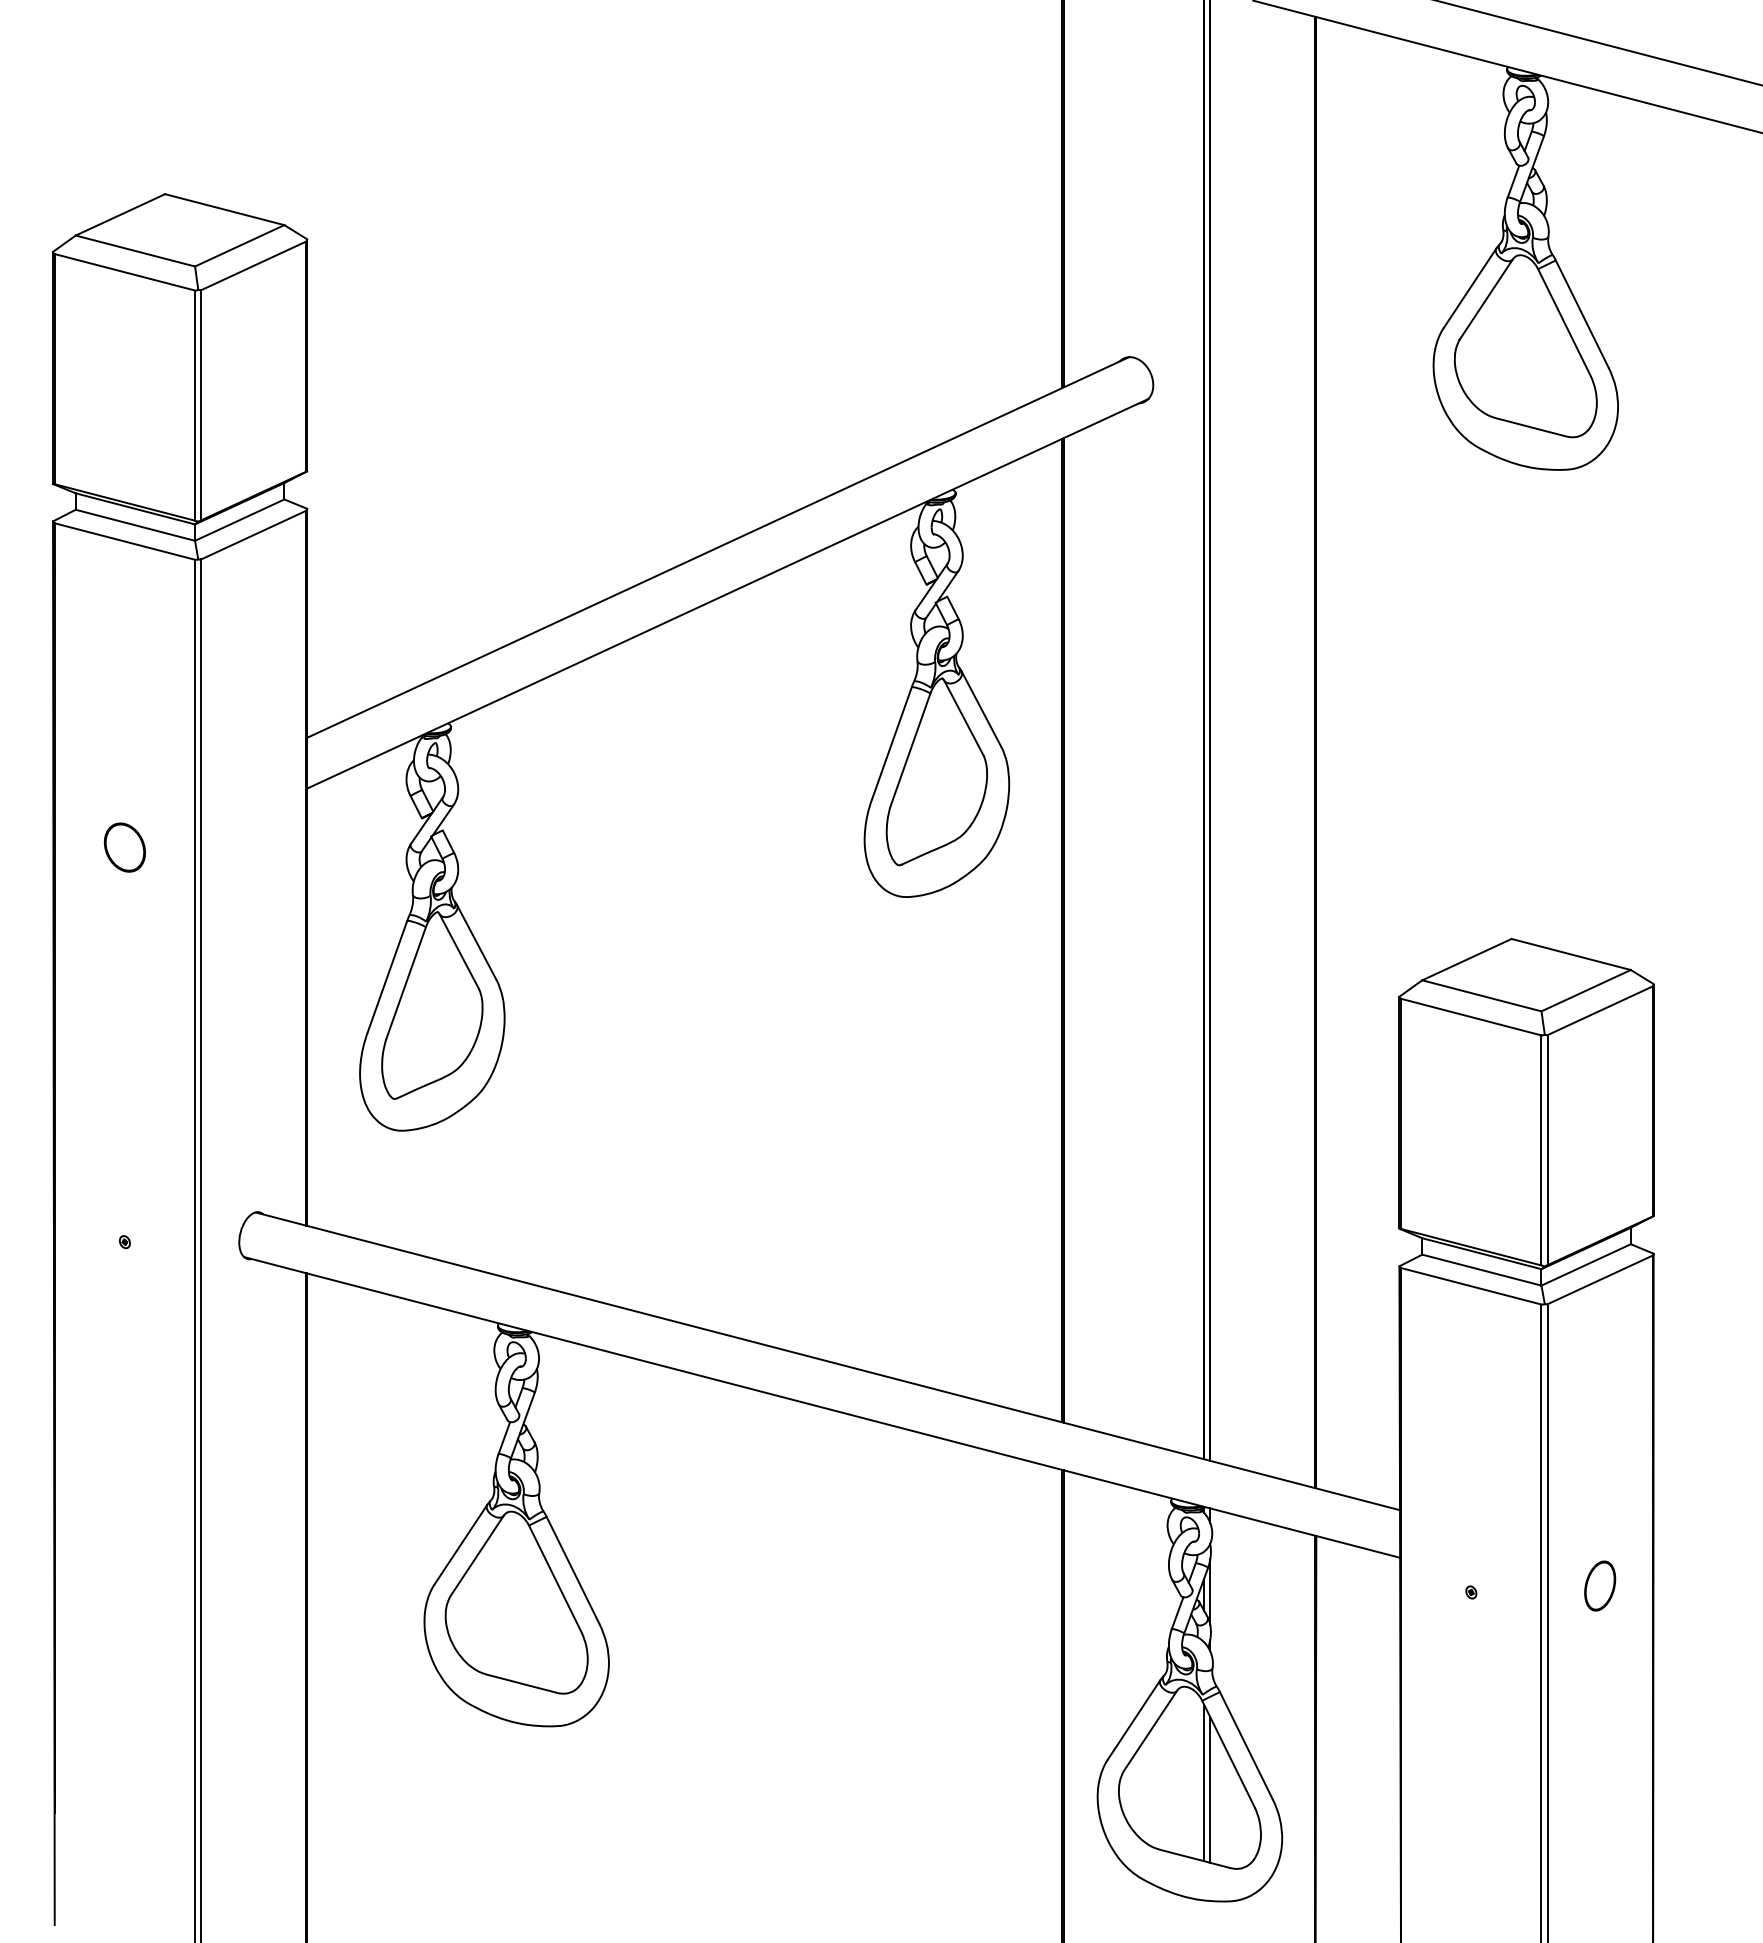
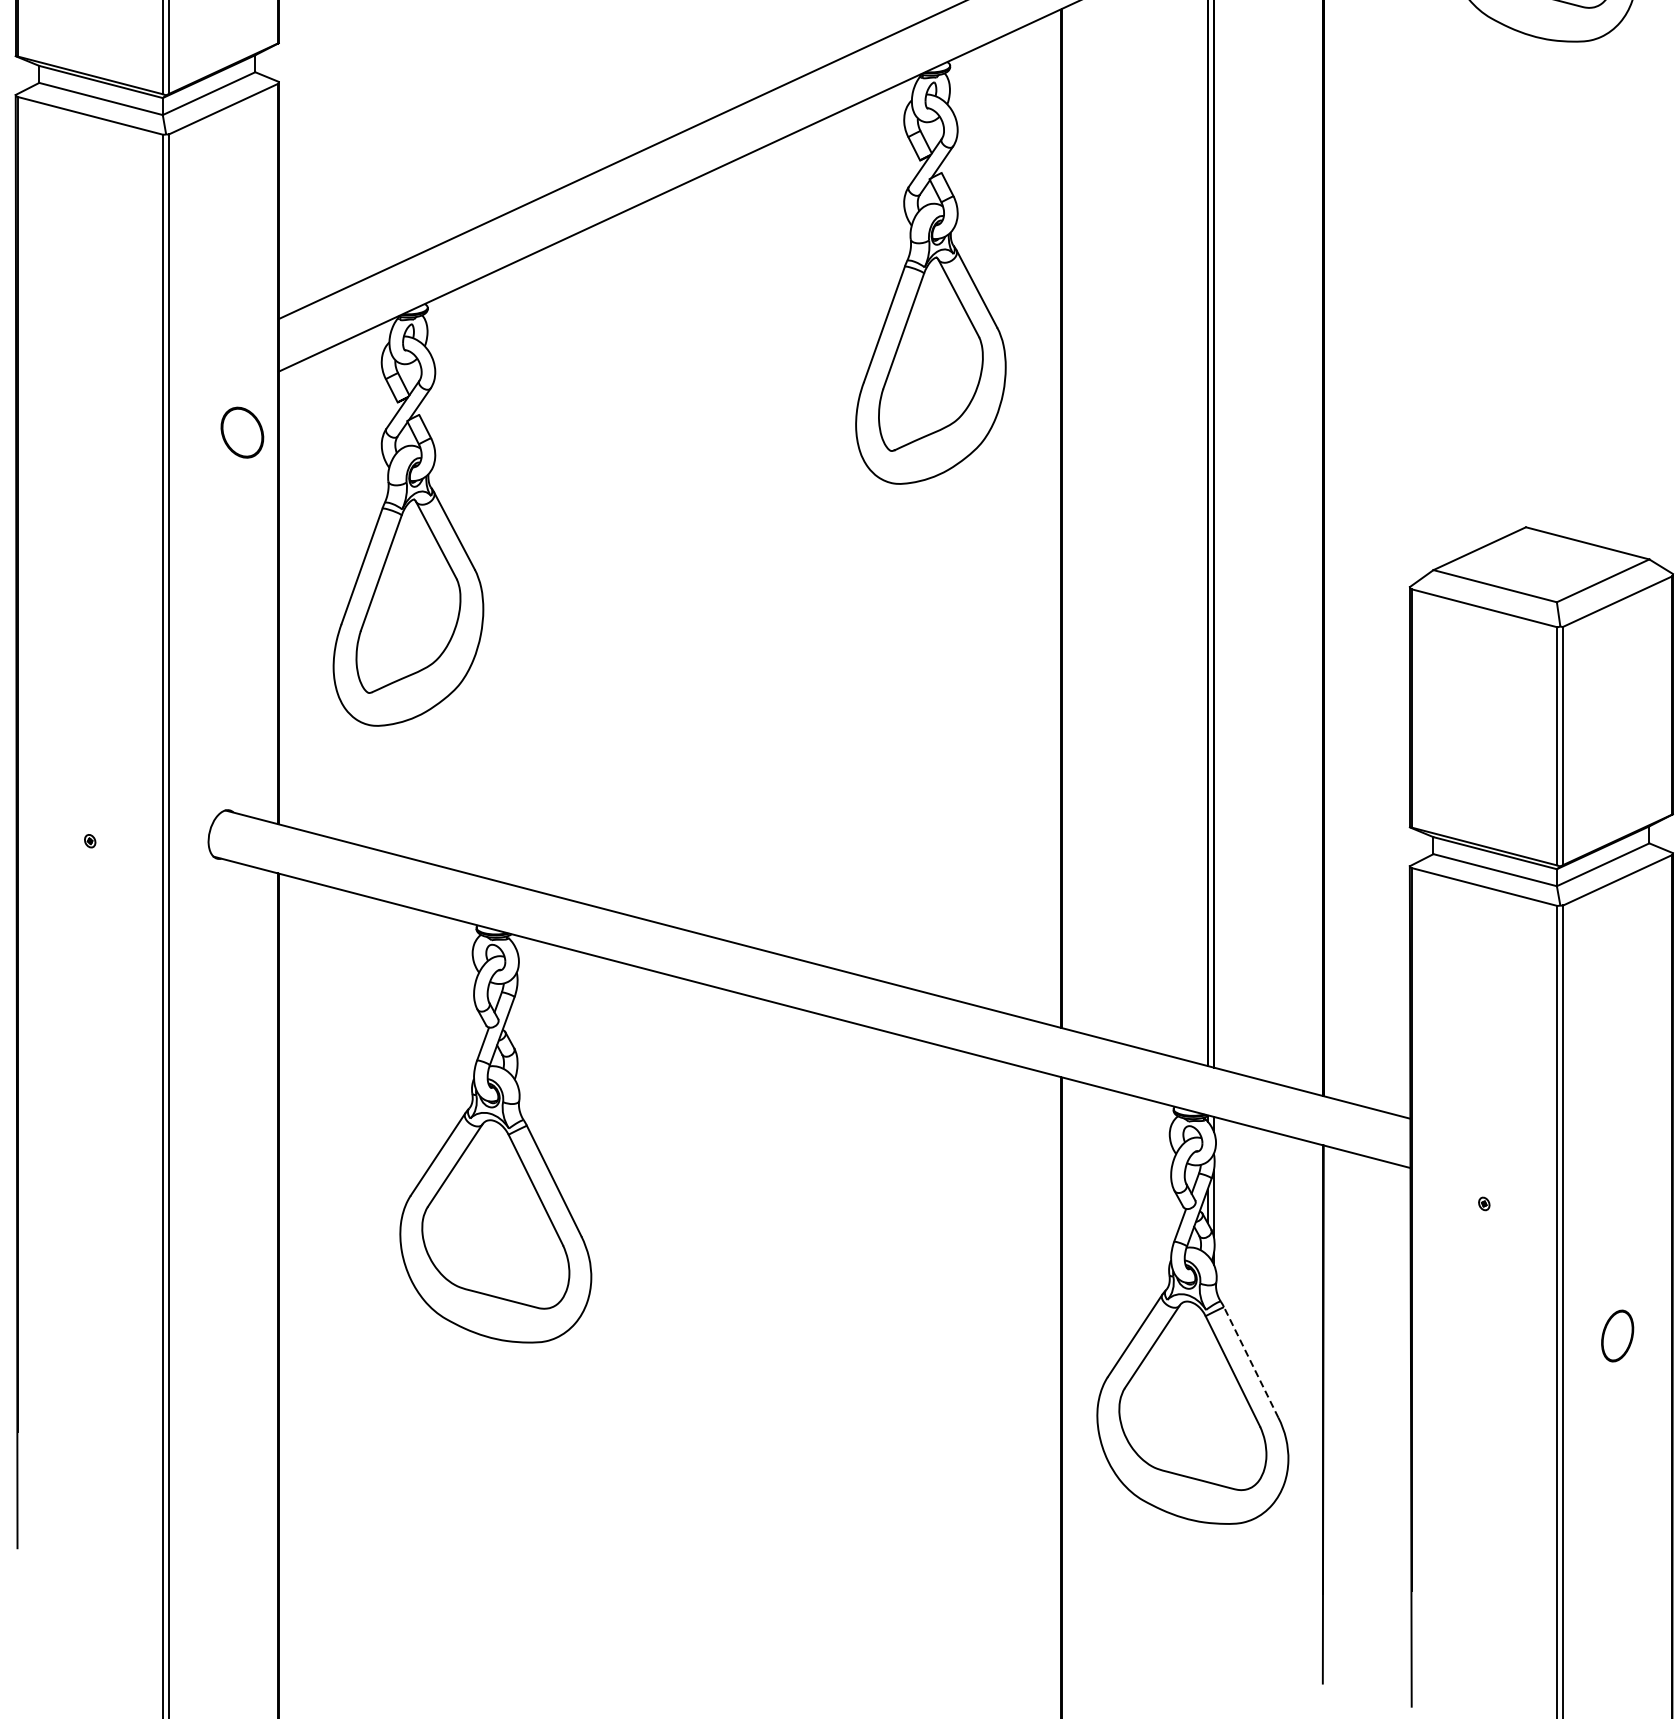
part: (124, 847) -> (241, 432), moved
part: (1600, 1585) -> (1617, 1335), moved
line: (1246, 1745) -> (1251, 1362), solid -> dashed
line: (1204, 1782) -> (1207, 1400), removed
line: (1210, 1789) -> (1214, 1407), removed

